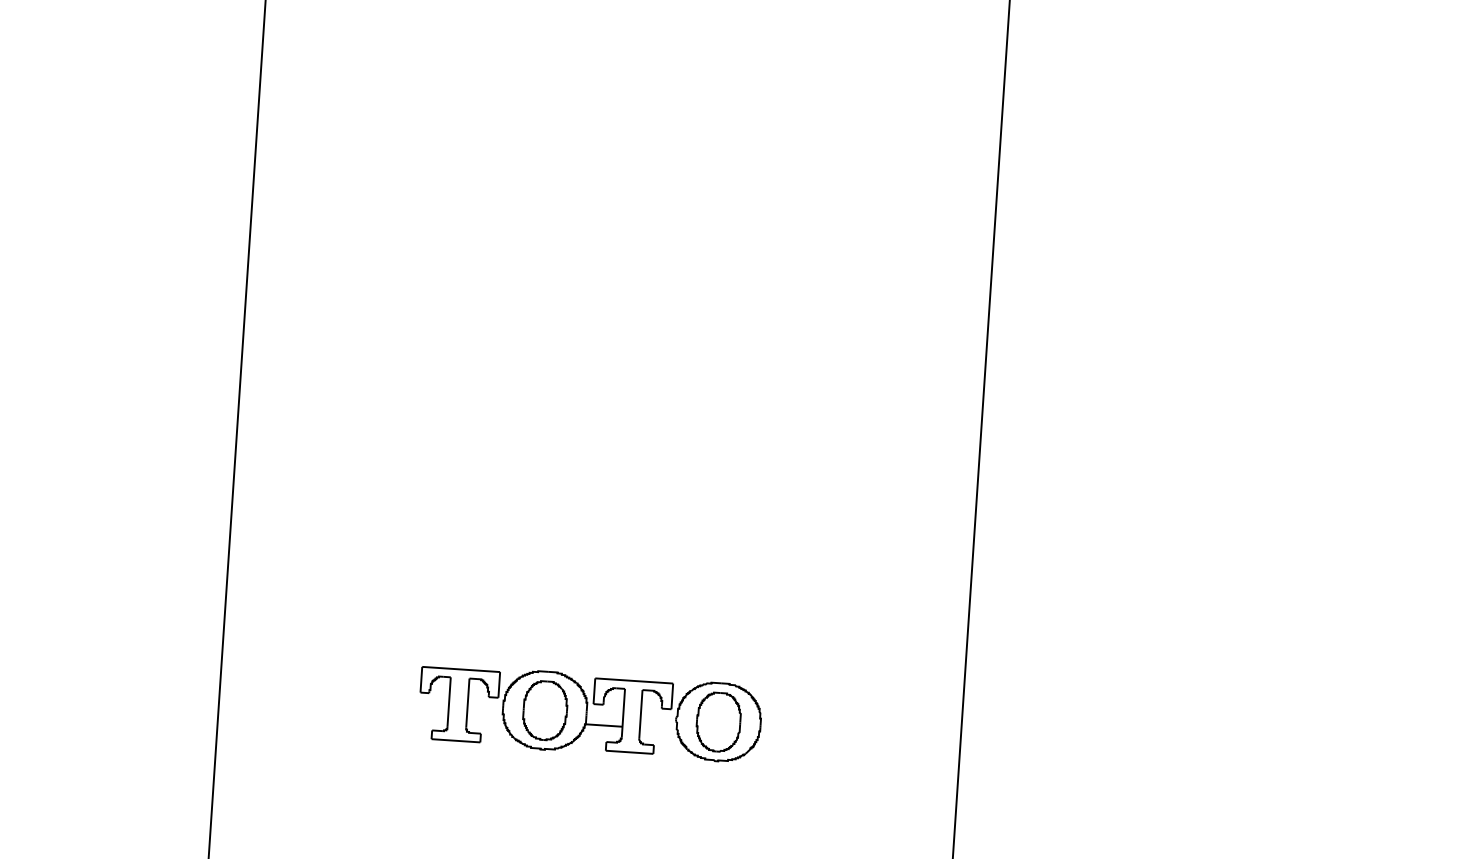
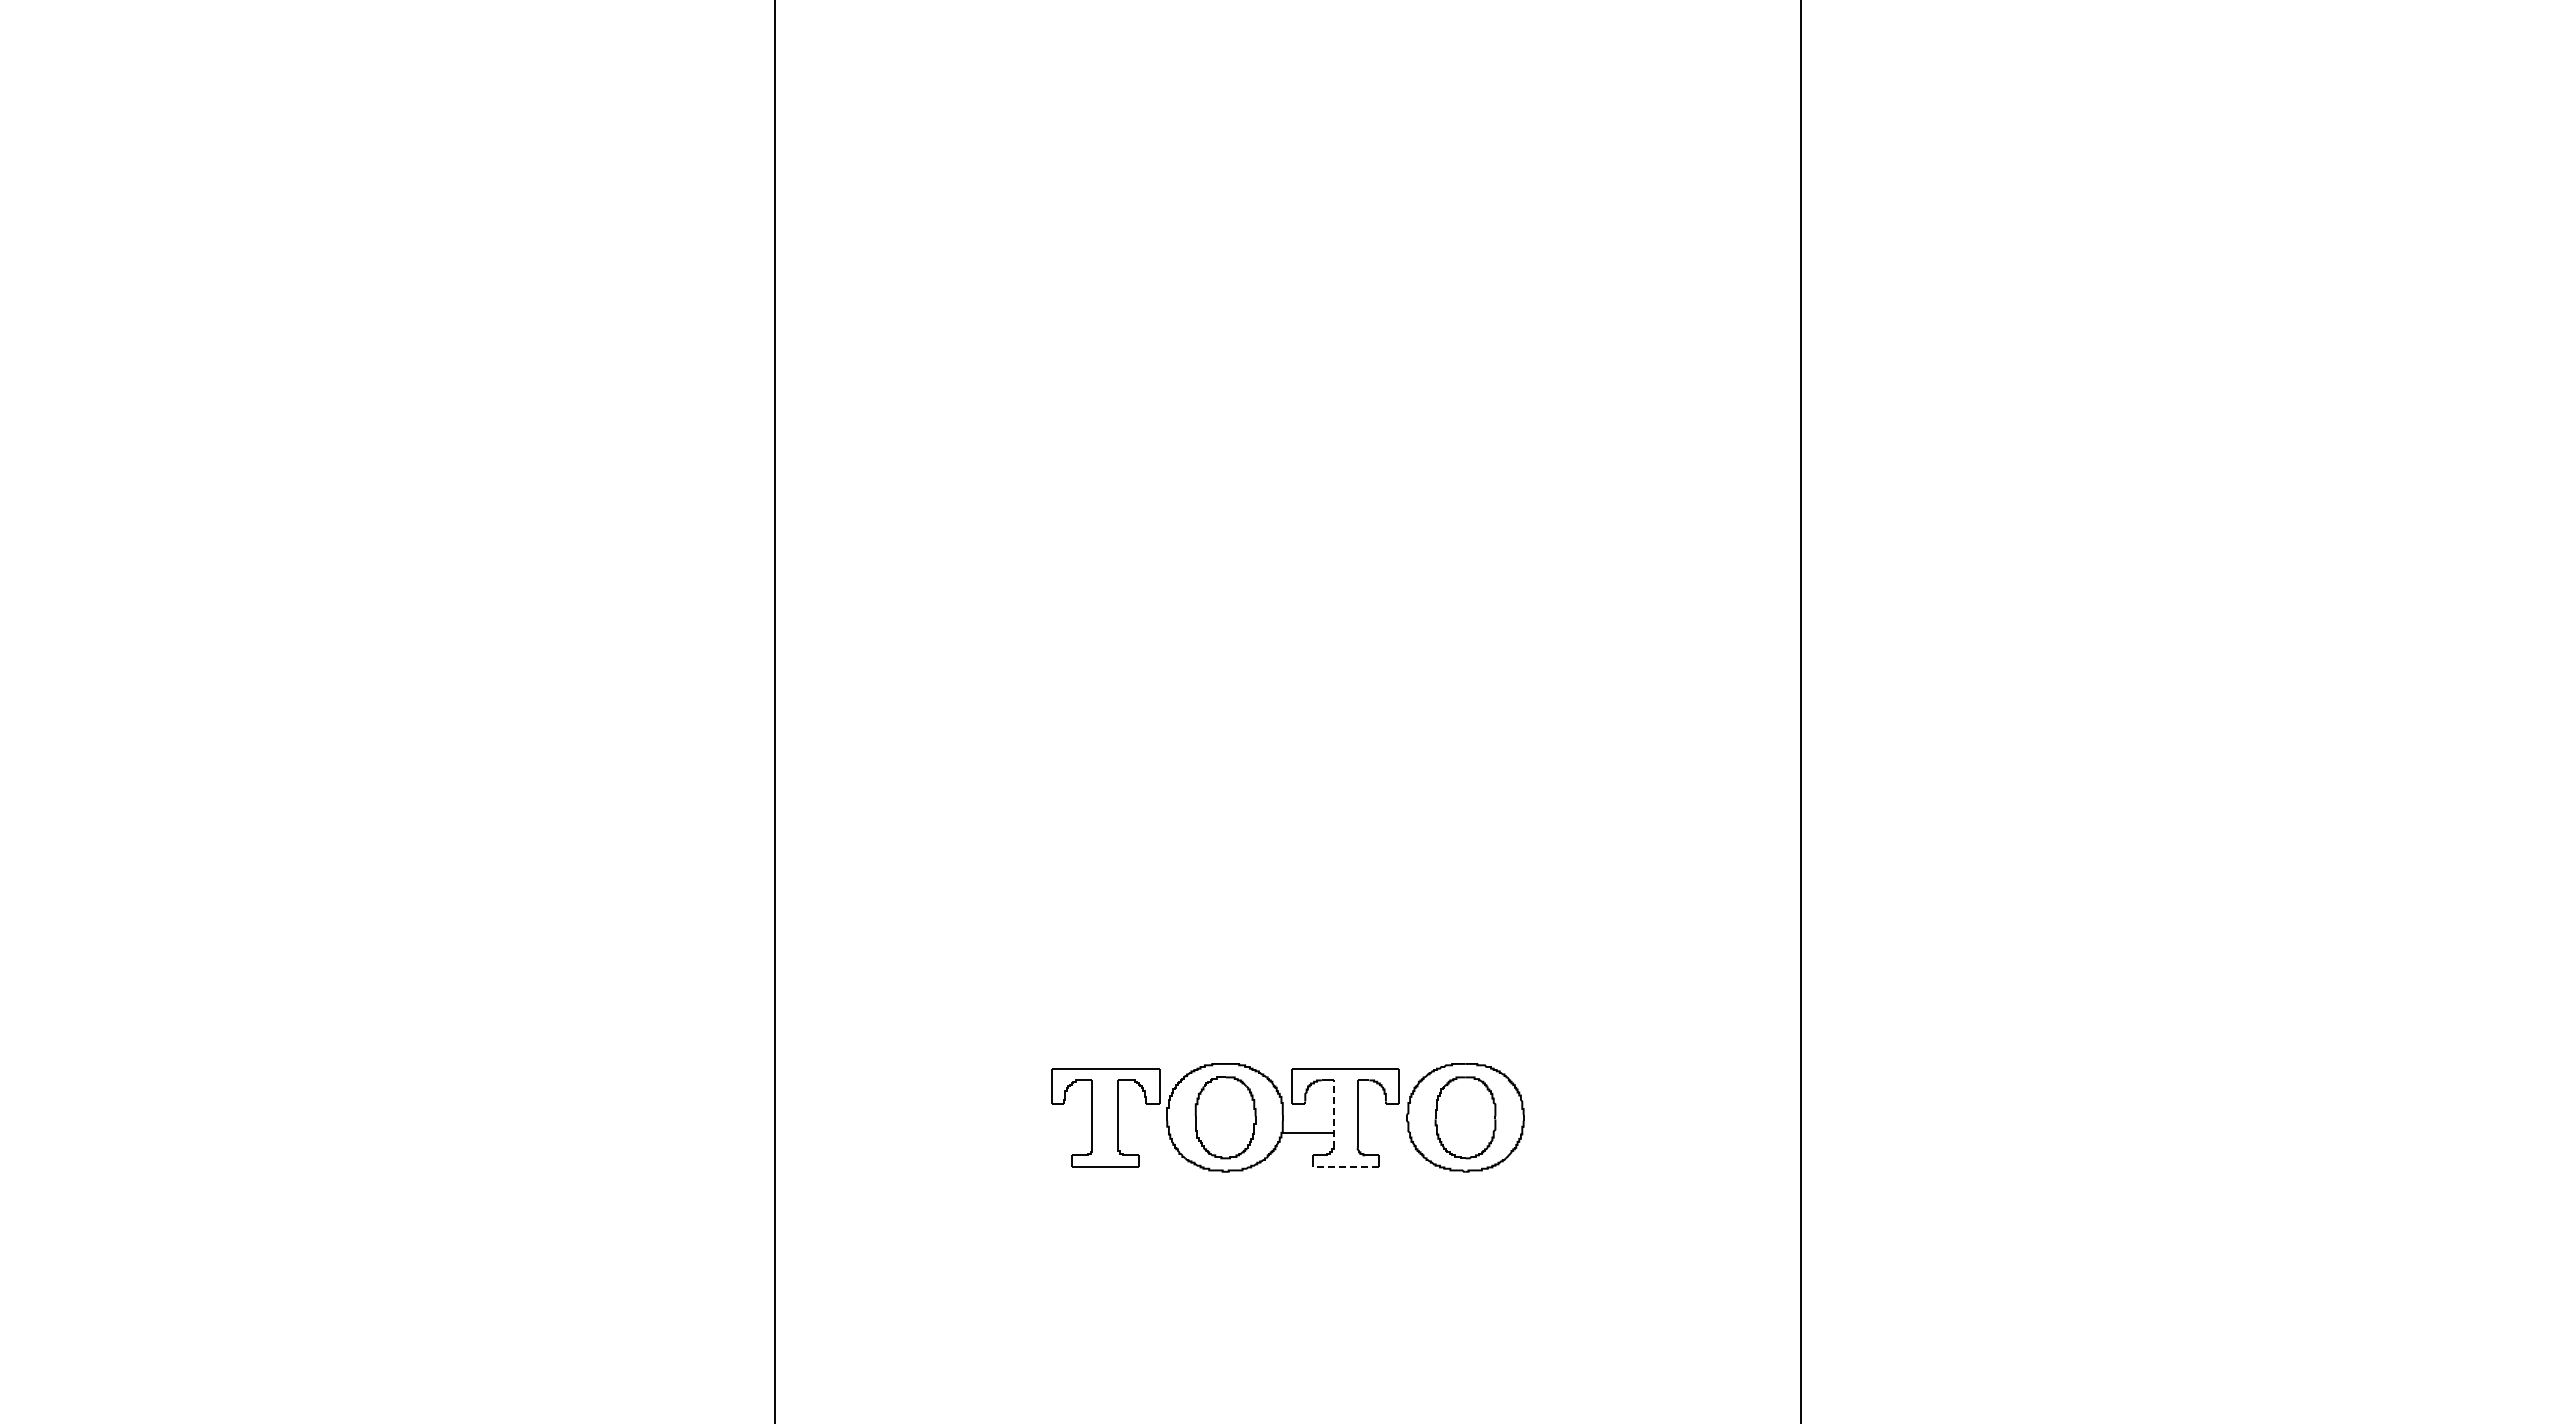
line: (623, 713) -> (1333, 1114), solid -> dashed
line: (629, 752) -> (1345, 1167), solid -> dashed

